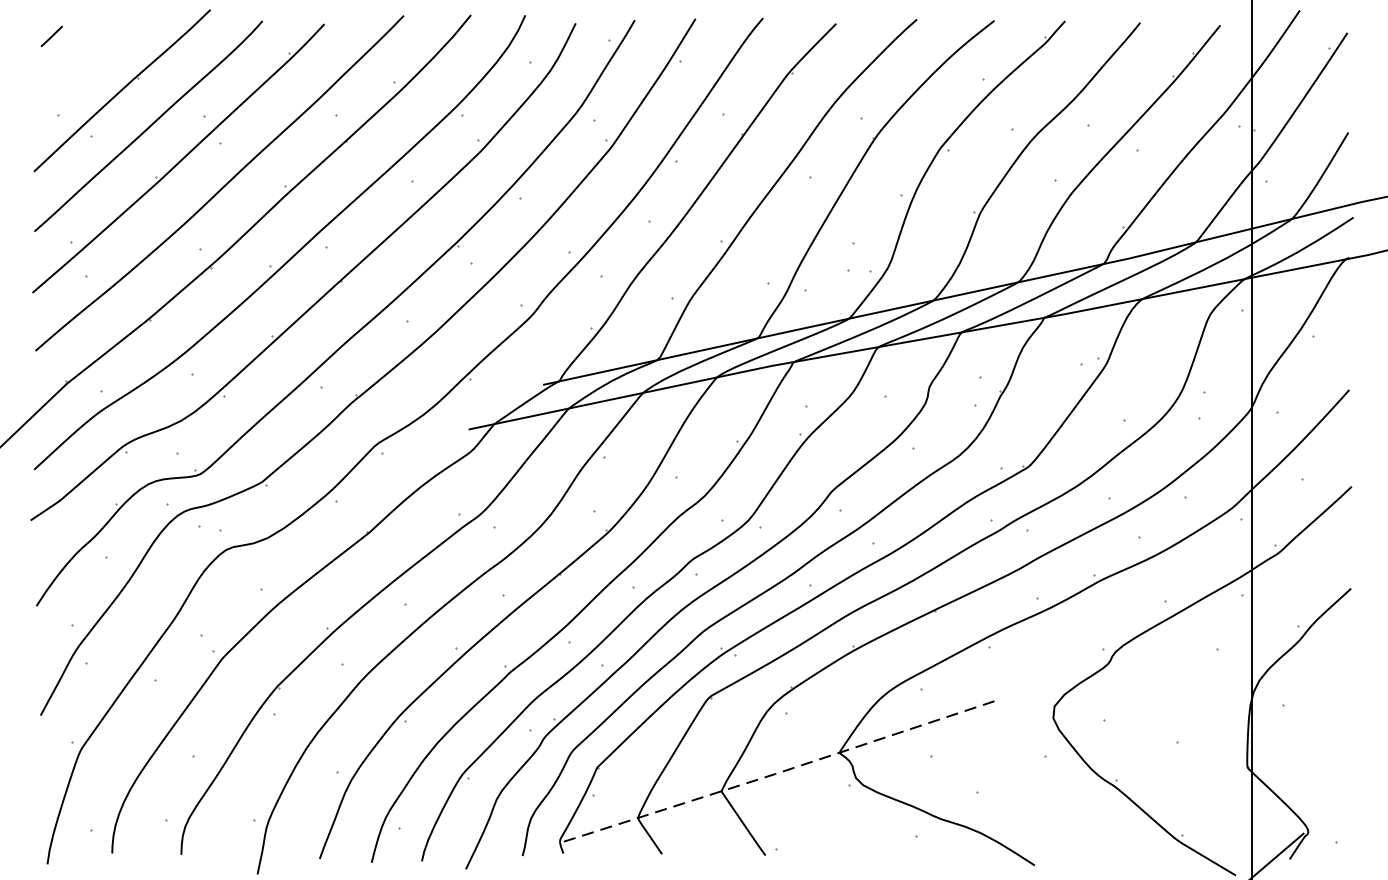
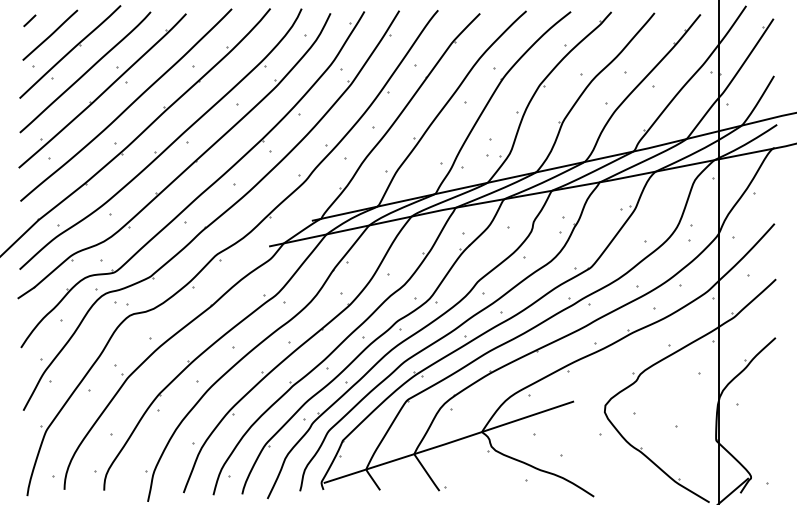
line: (87, 60) -> (50, 34), added
line: (781, 772) -> (448, 443), dashed -> solid

